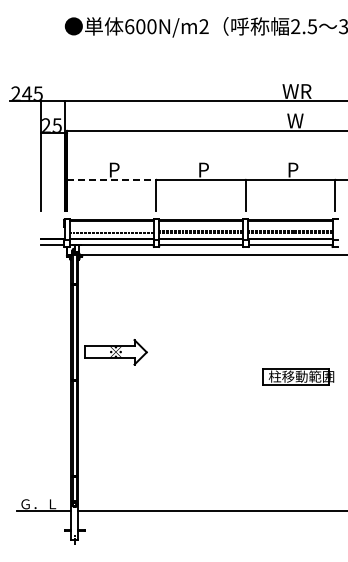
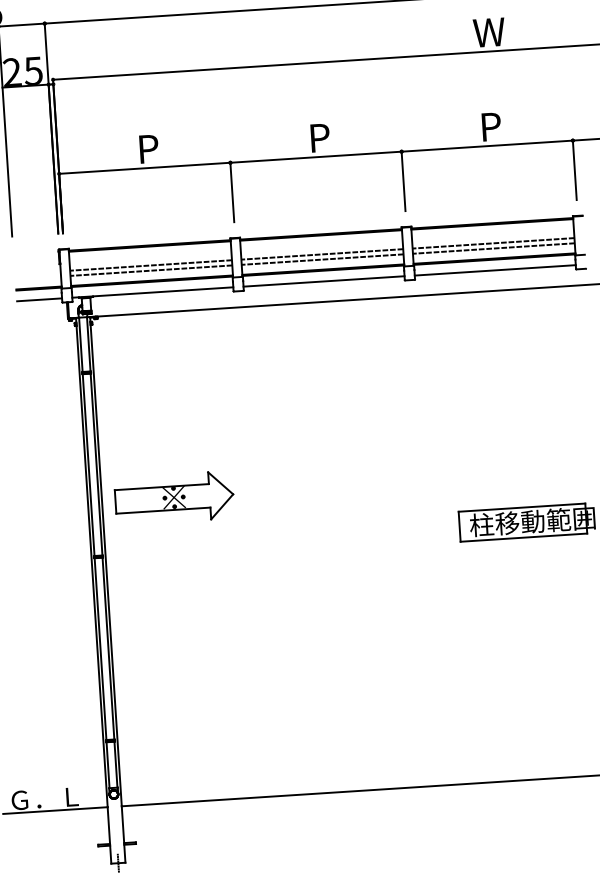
line: (111, 179) -> (144, 167), dashed -> solid
line: (111, 230) -> (150, 265), added

